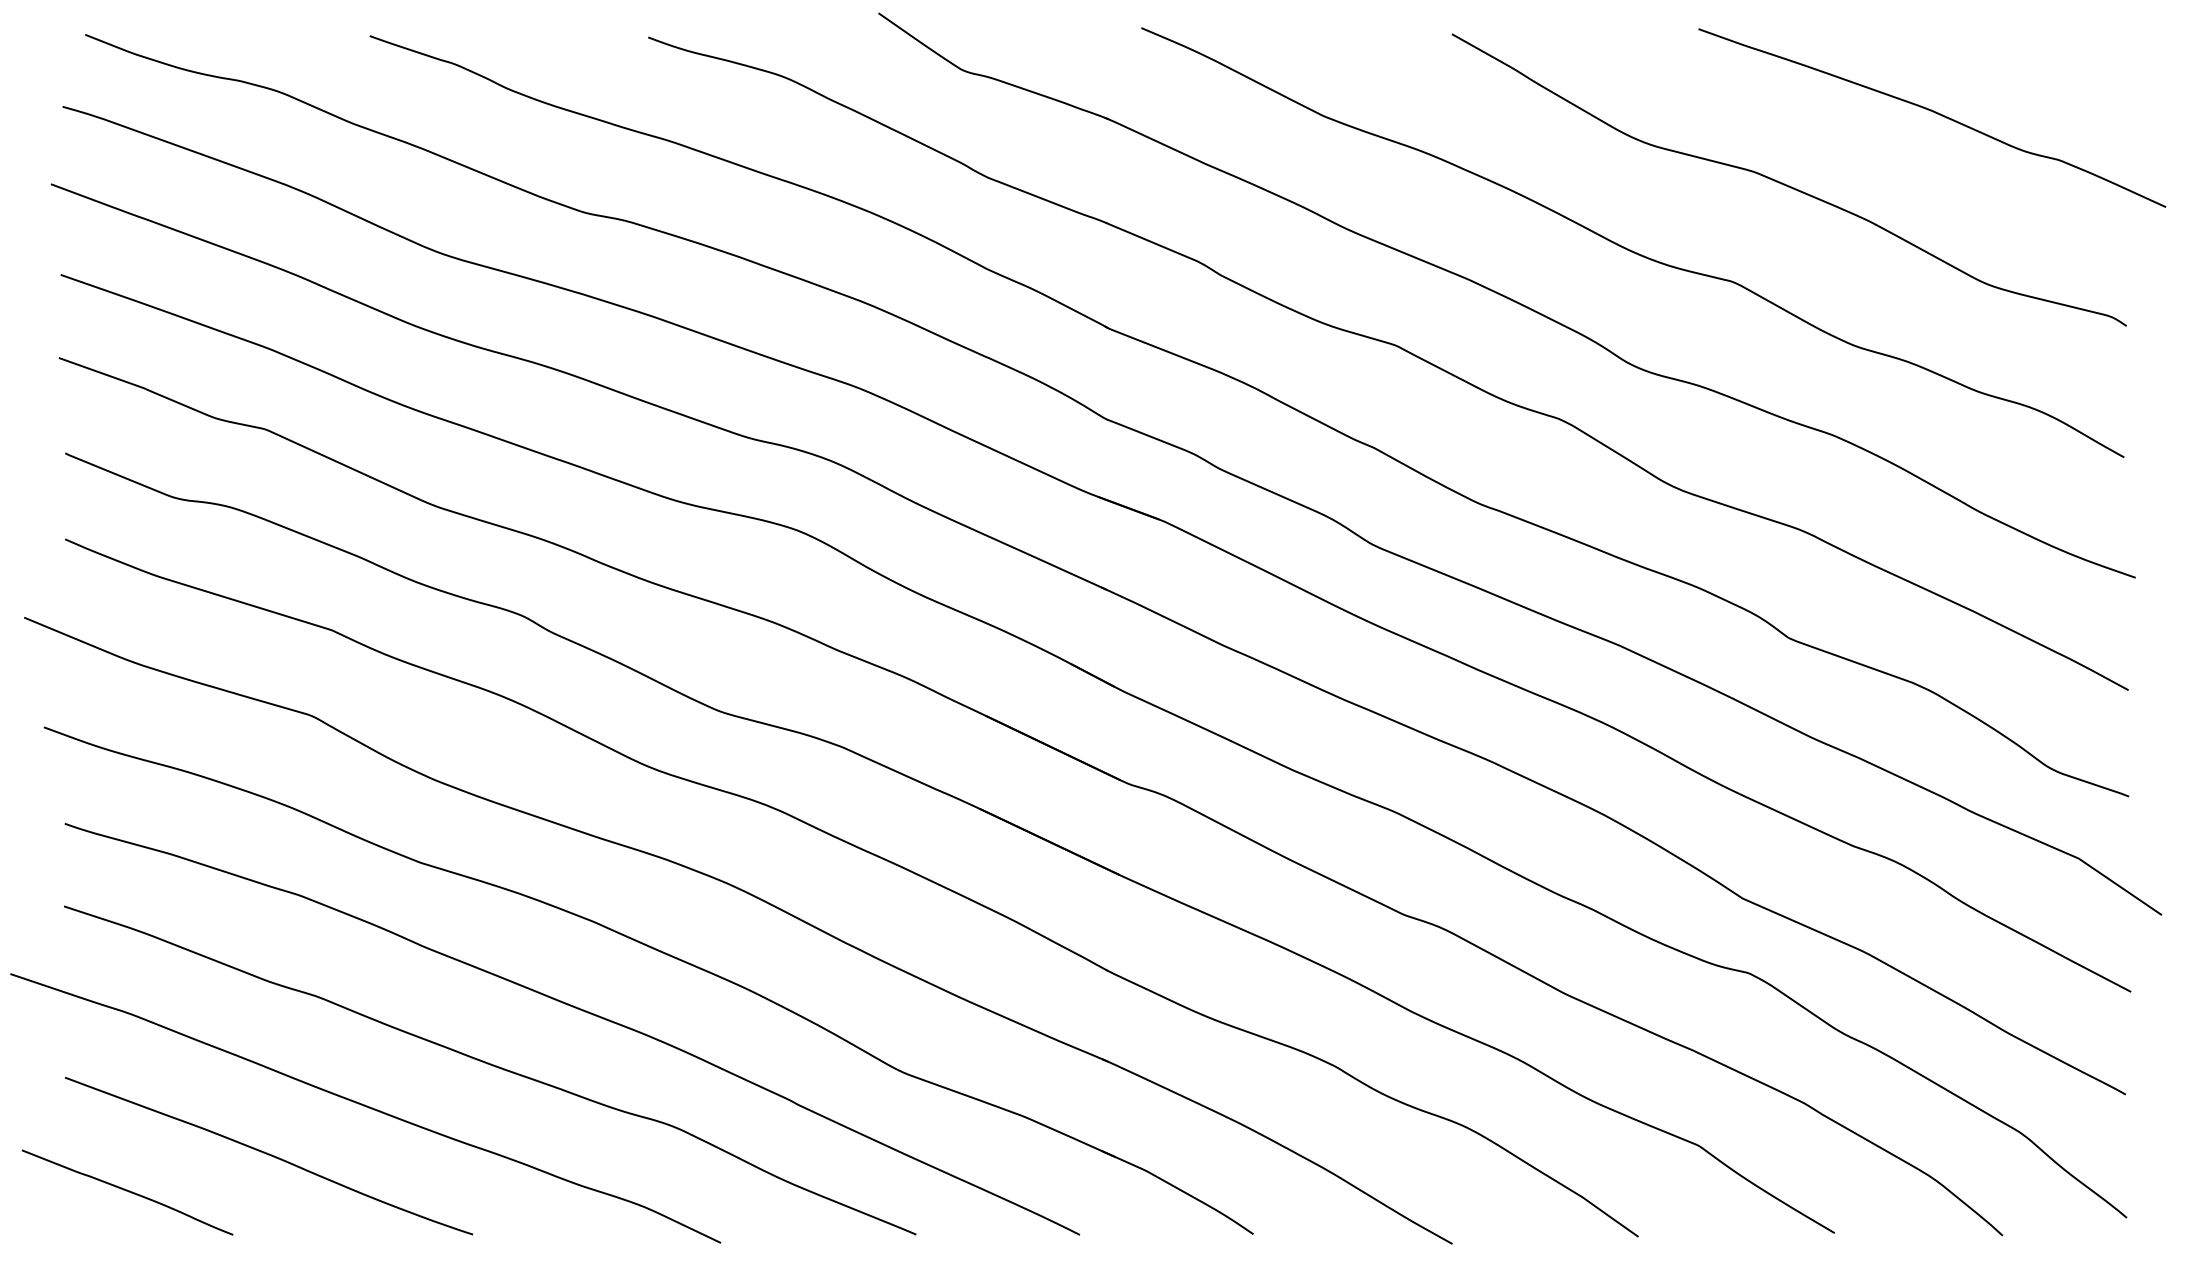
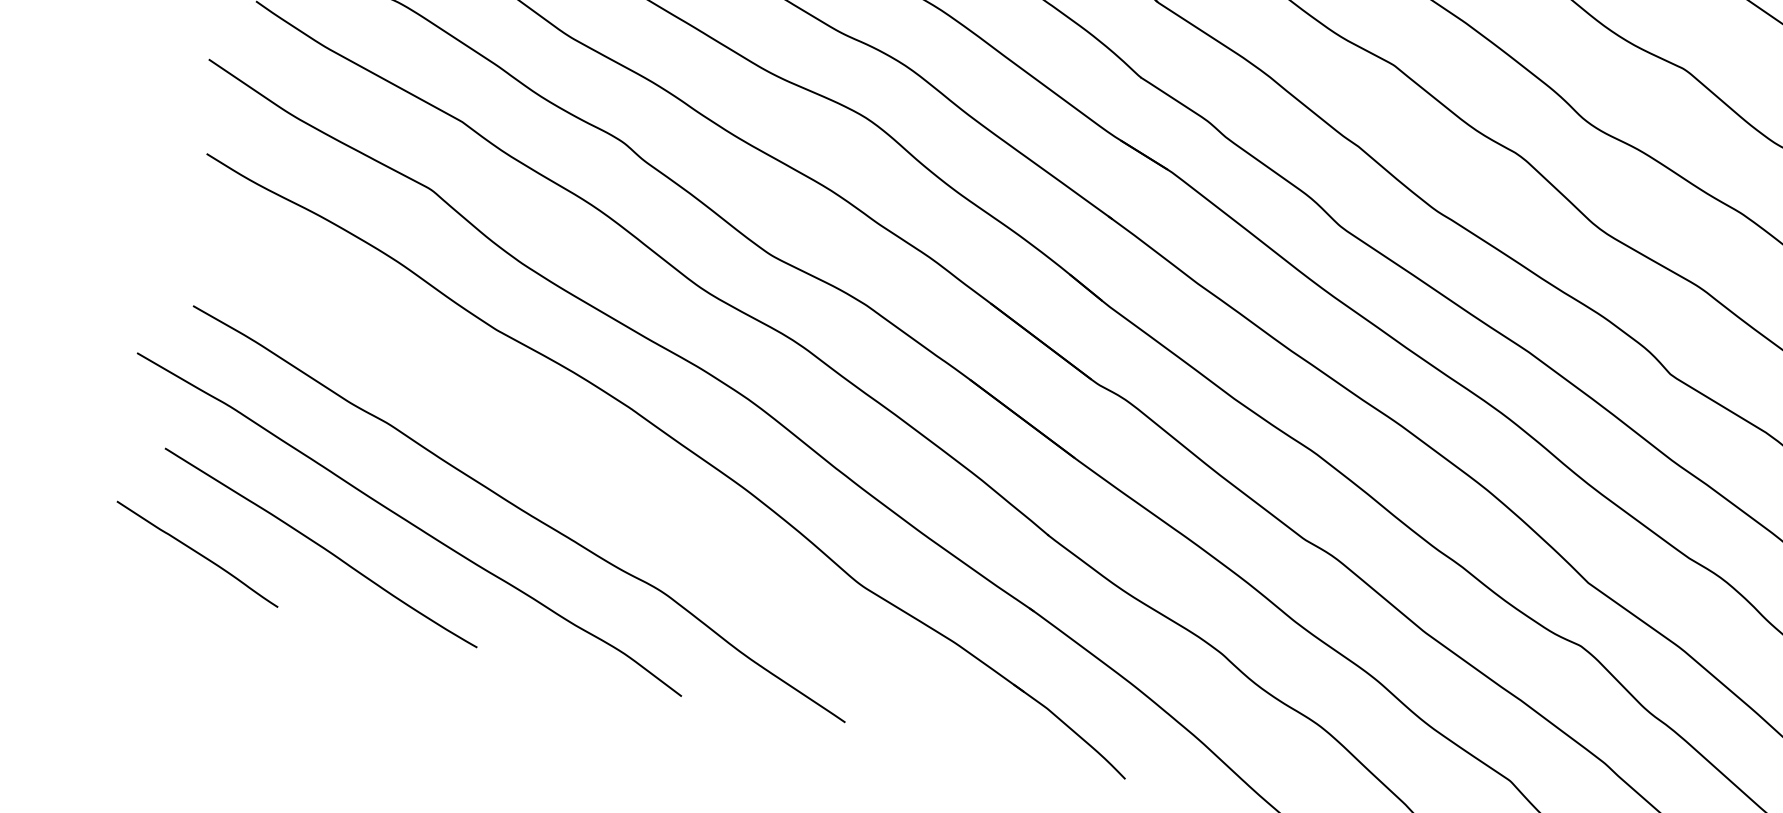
curve: (582, 1011) -> (605, 480), removed

